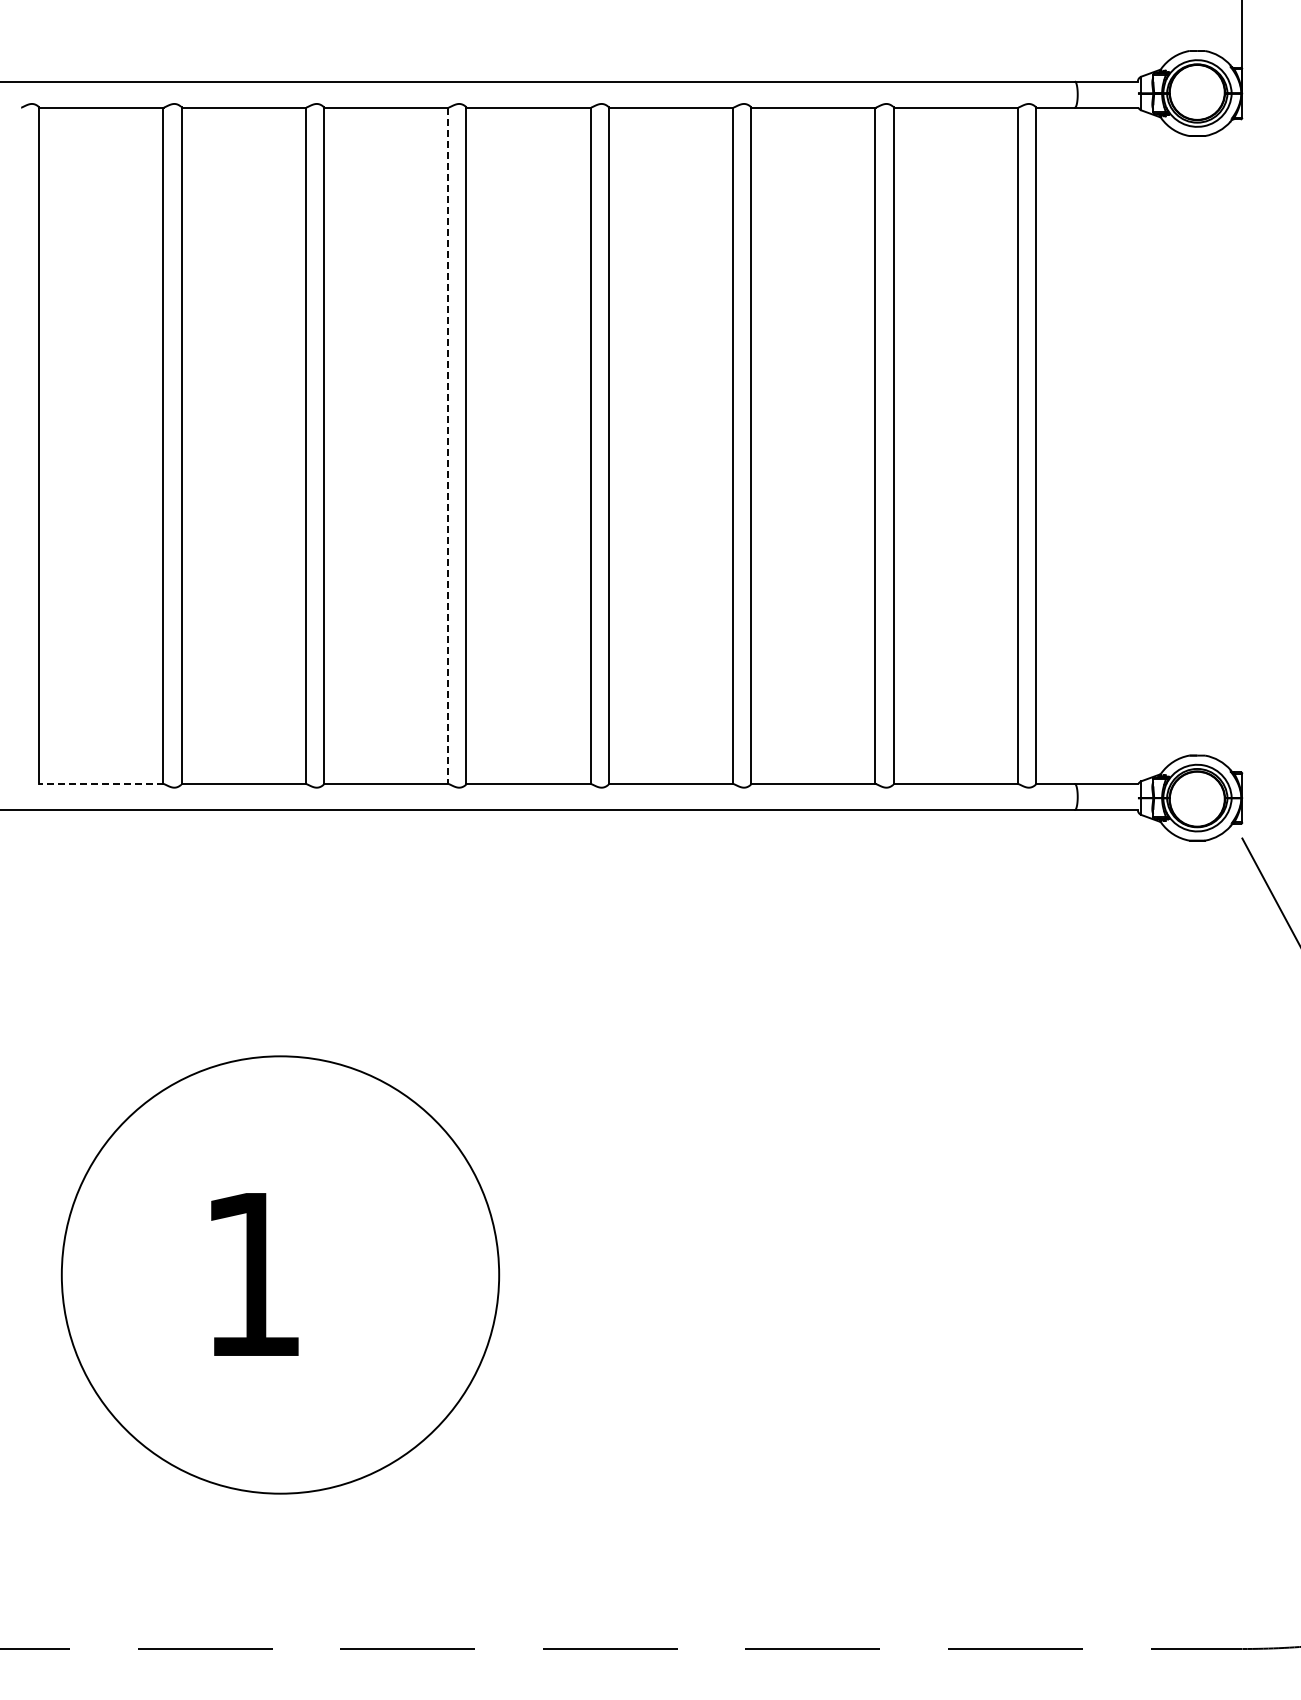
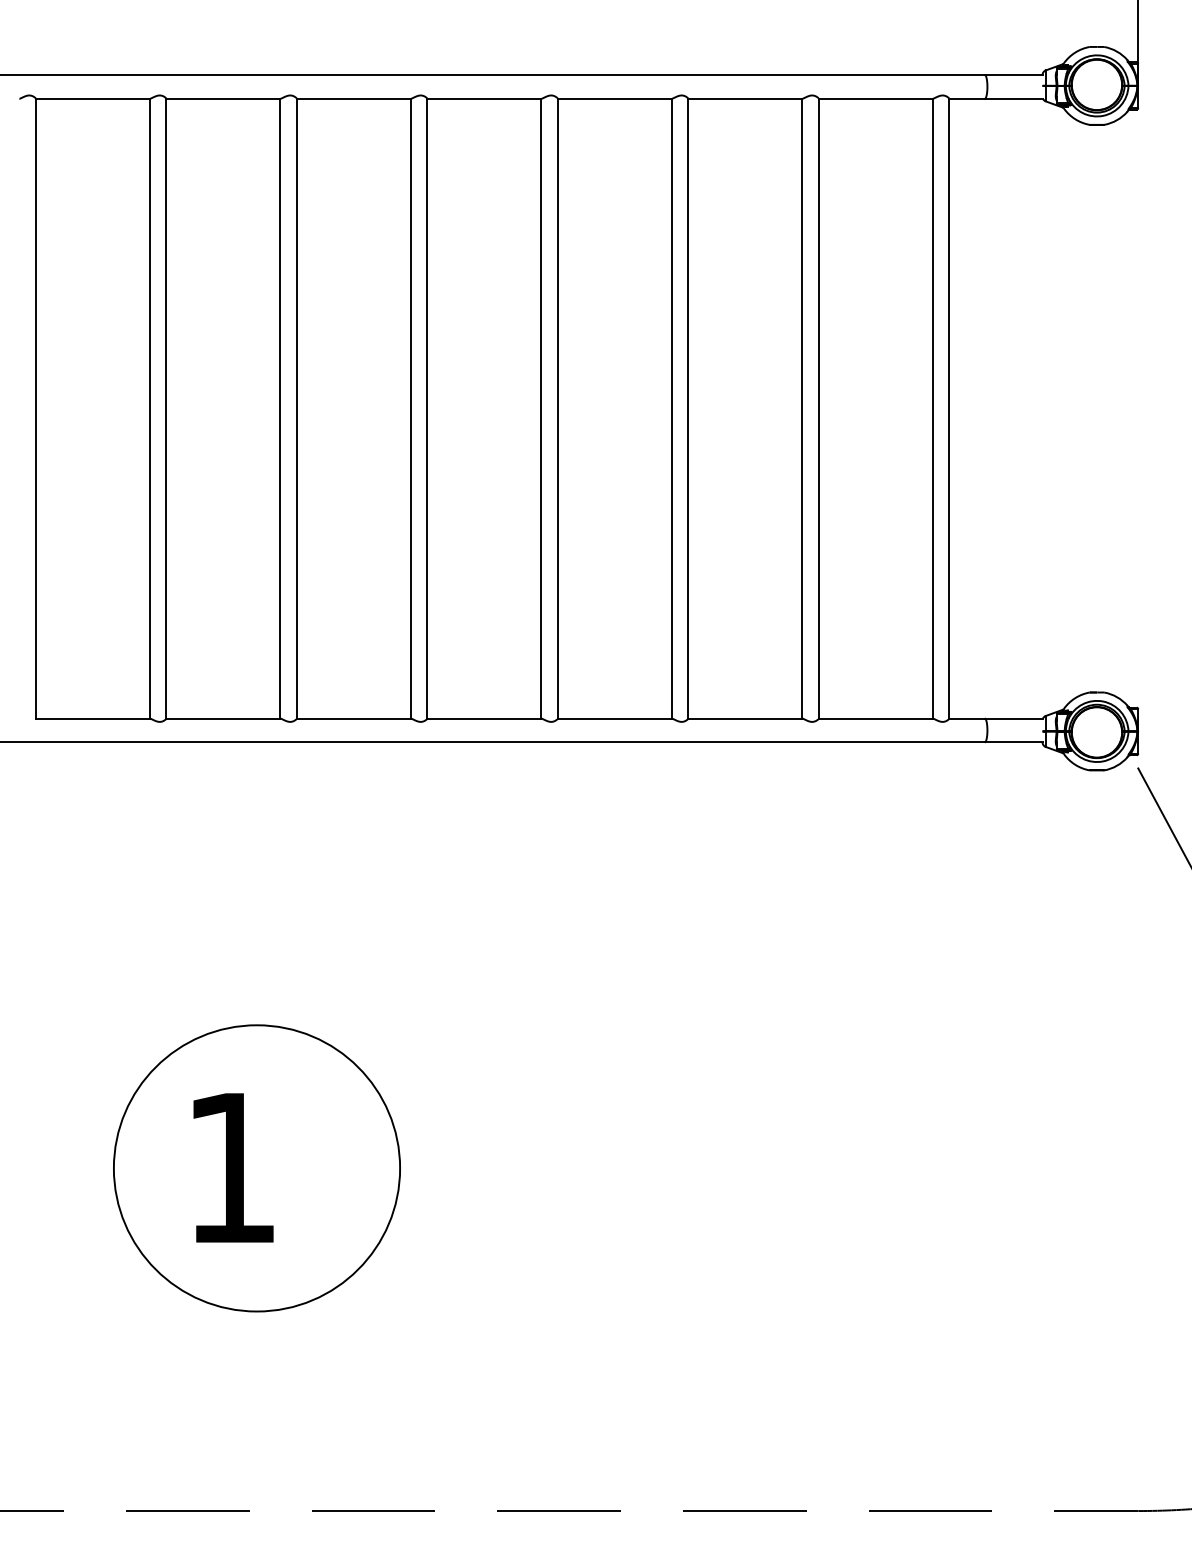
line: (448, 446) -> (410, 409), dashed -> solid
line: (100, 783) -> (92, 718), dashed -> solid
circle: (280, 1274) -> (257, 1167), size x0.71

